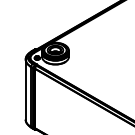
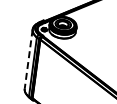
line: (25, 90) -> (28, 60), solid -> dashed

